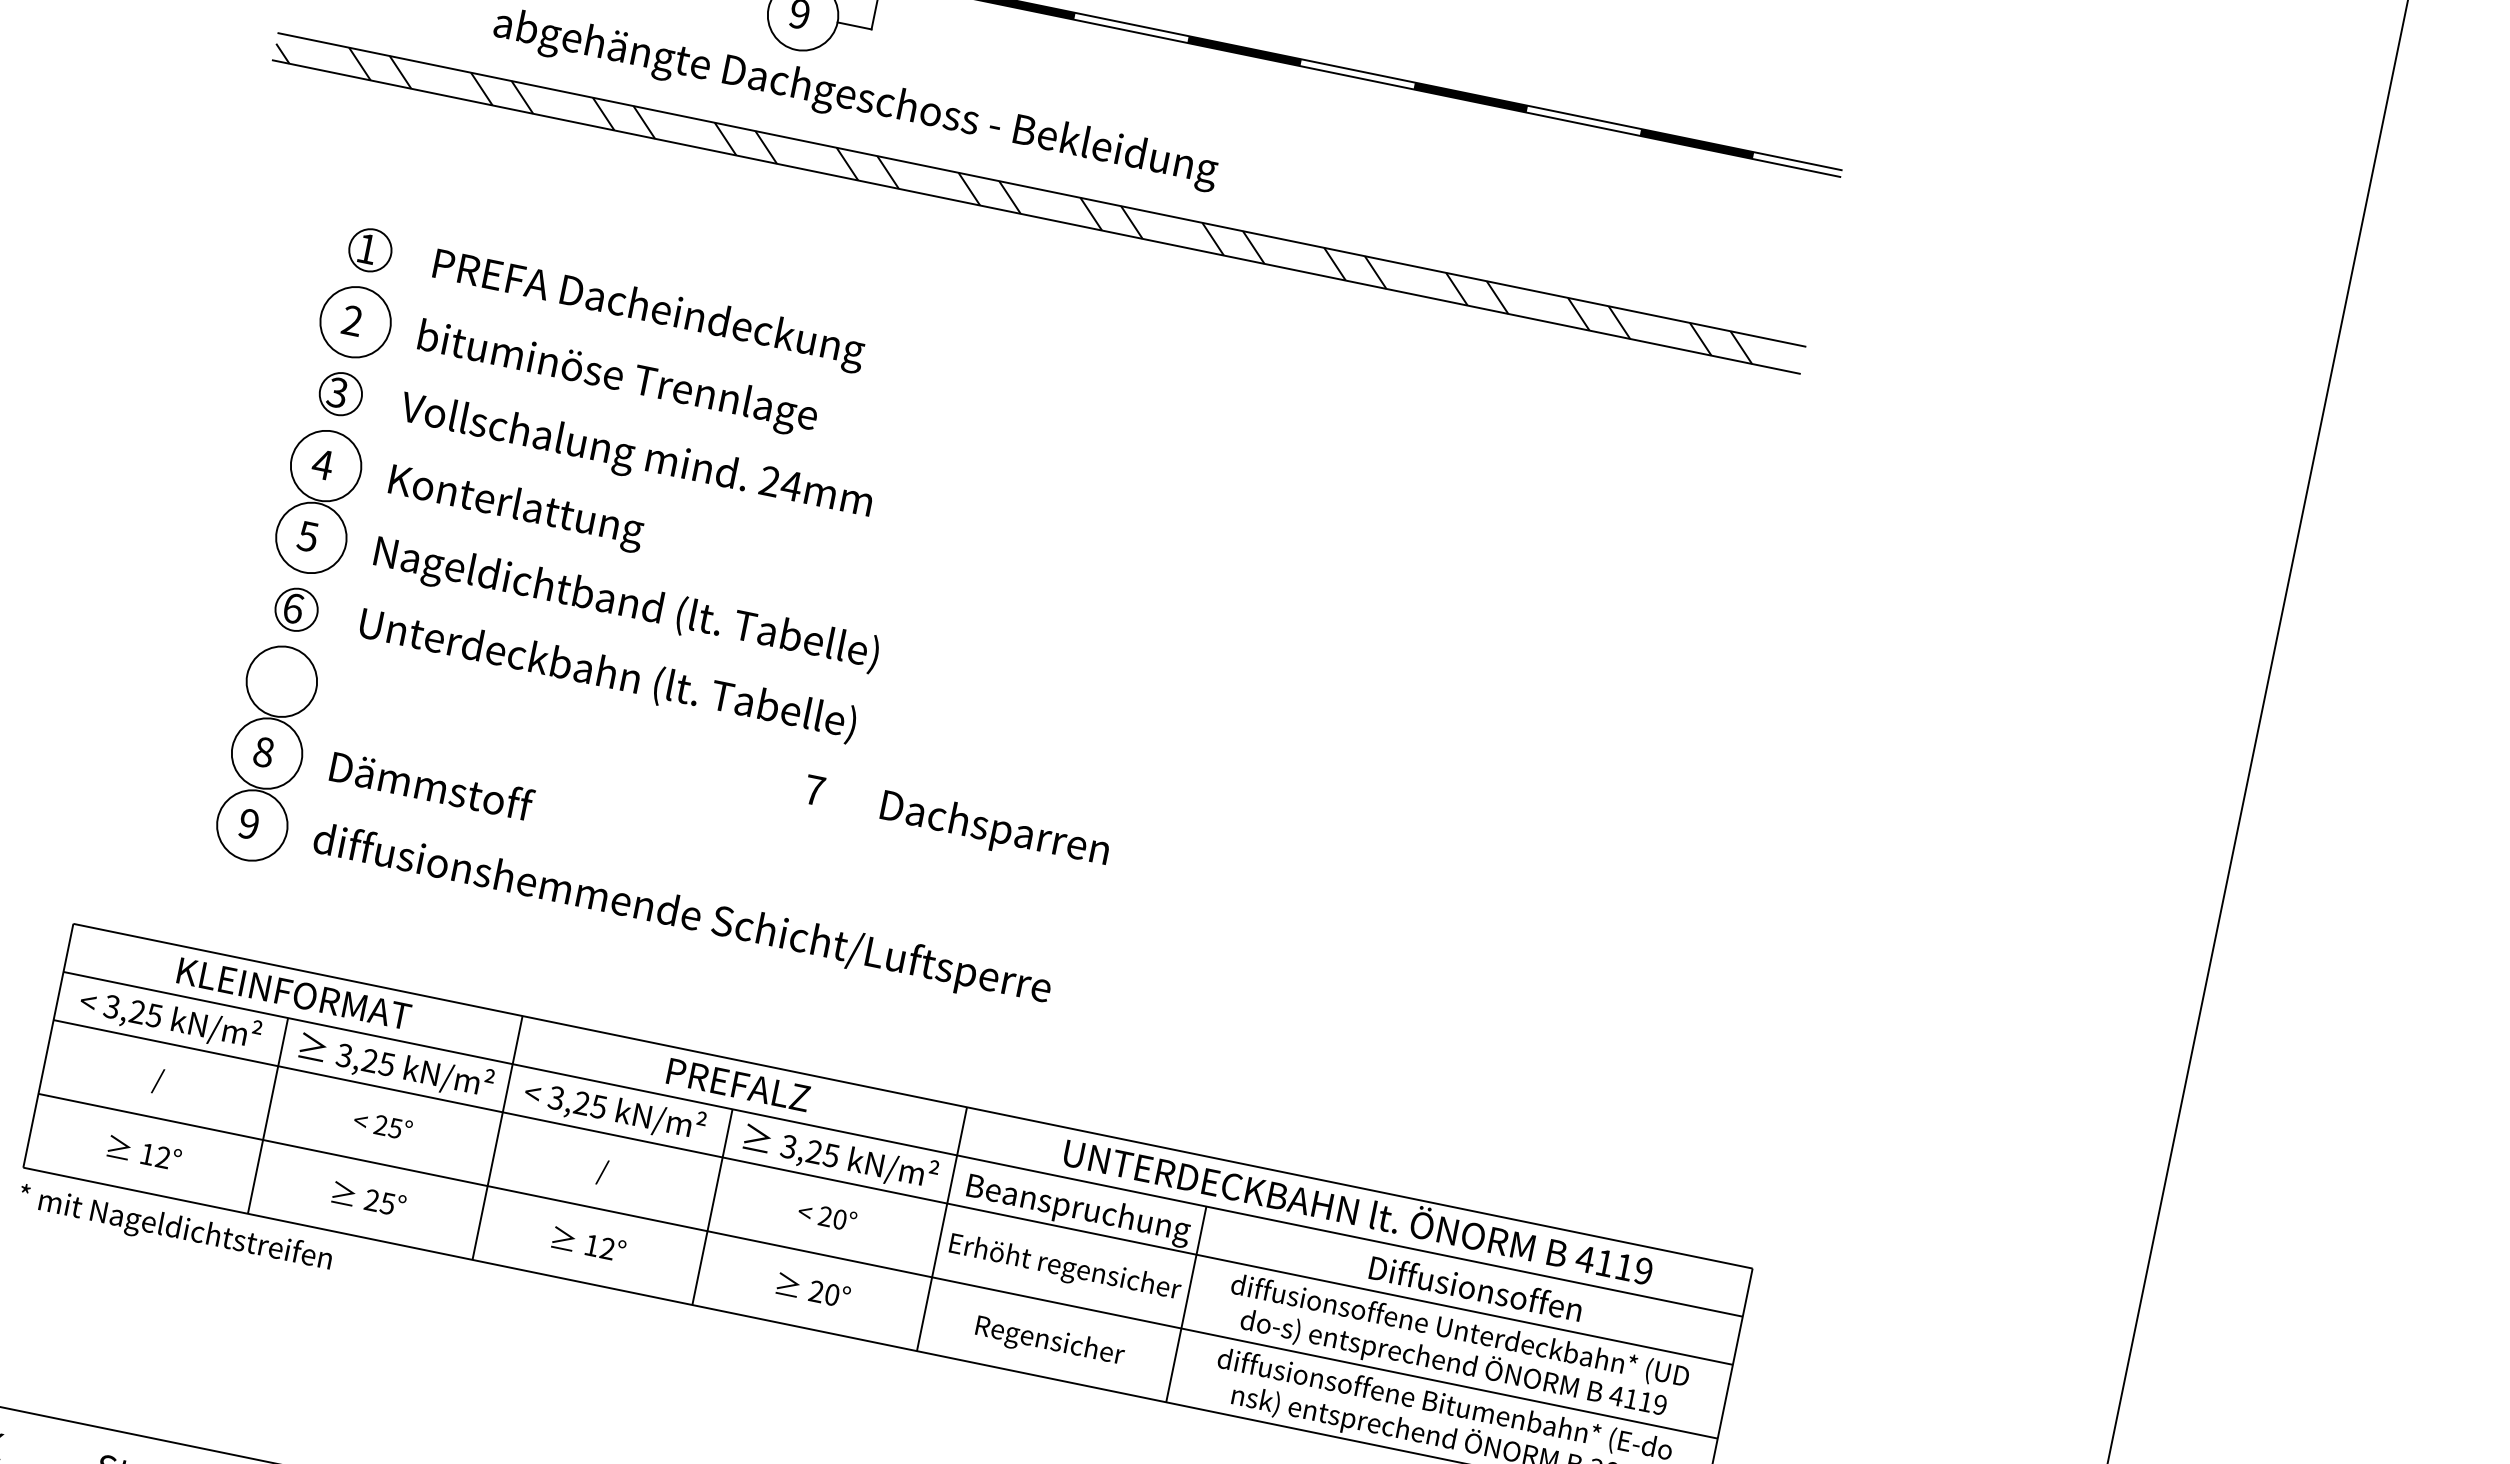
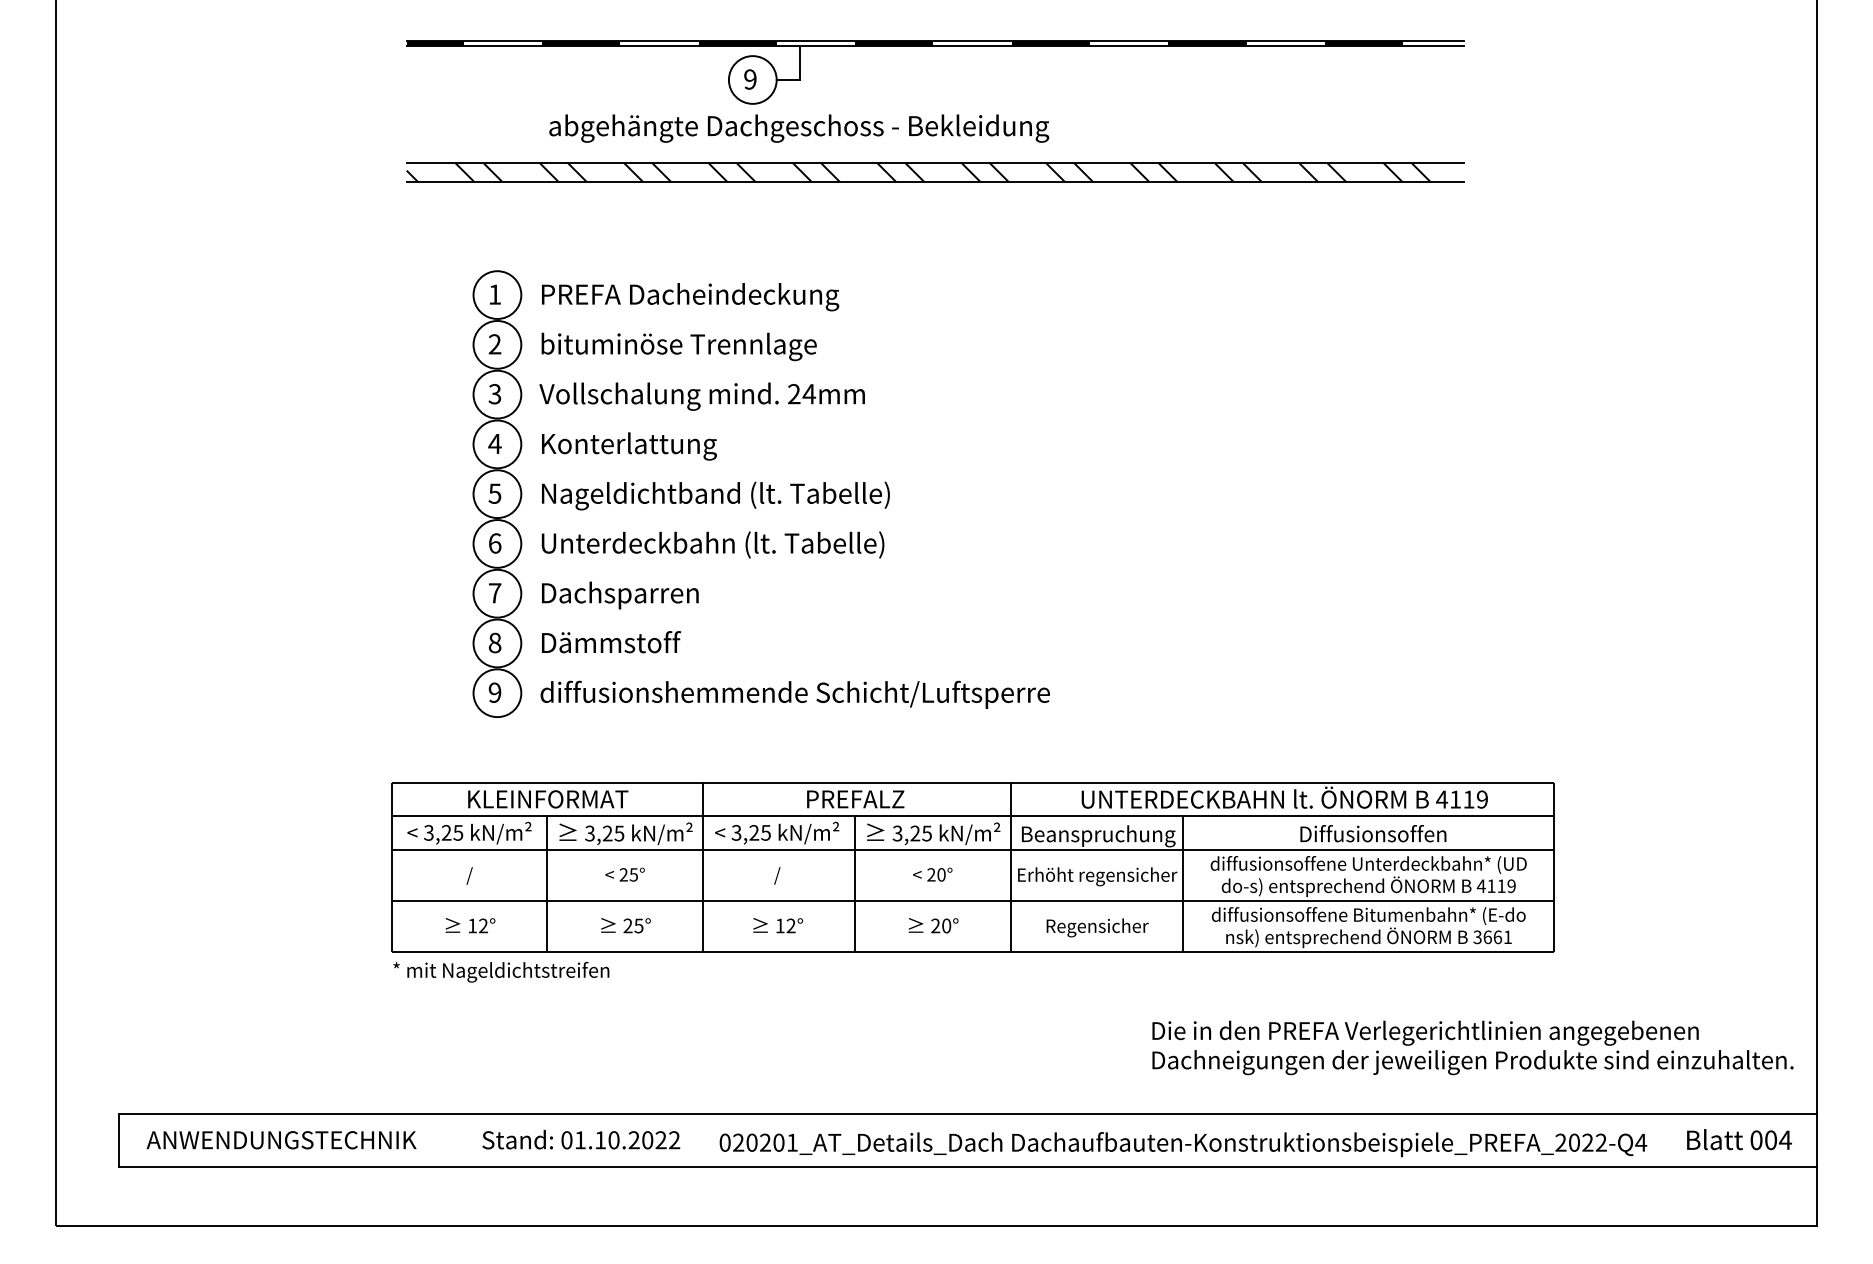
circle: (370, 249) -> (497, 294), size x1.67
circle: (341, 393) -> (497, 394), size x1.67
circle: (296, 609) -> (497, 543), size x1.67
text: (956, 822) -> (593, 595), moved

